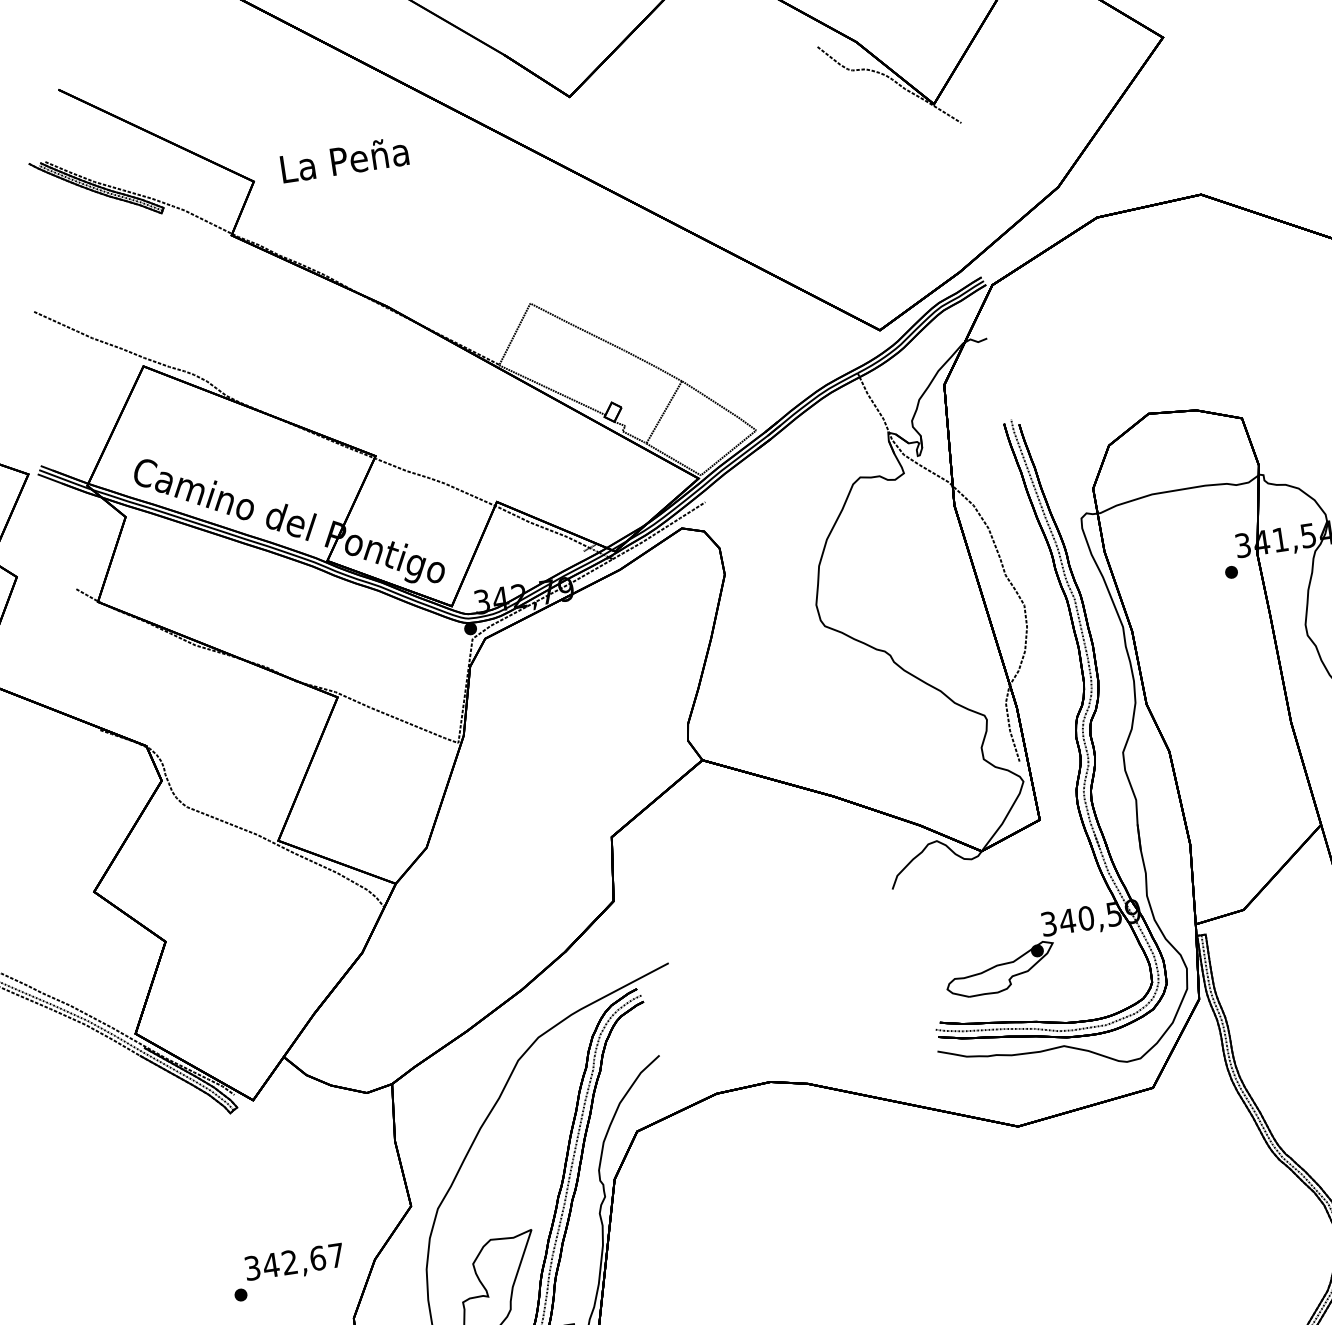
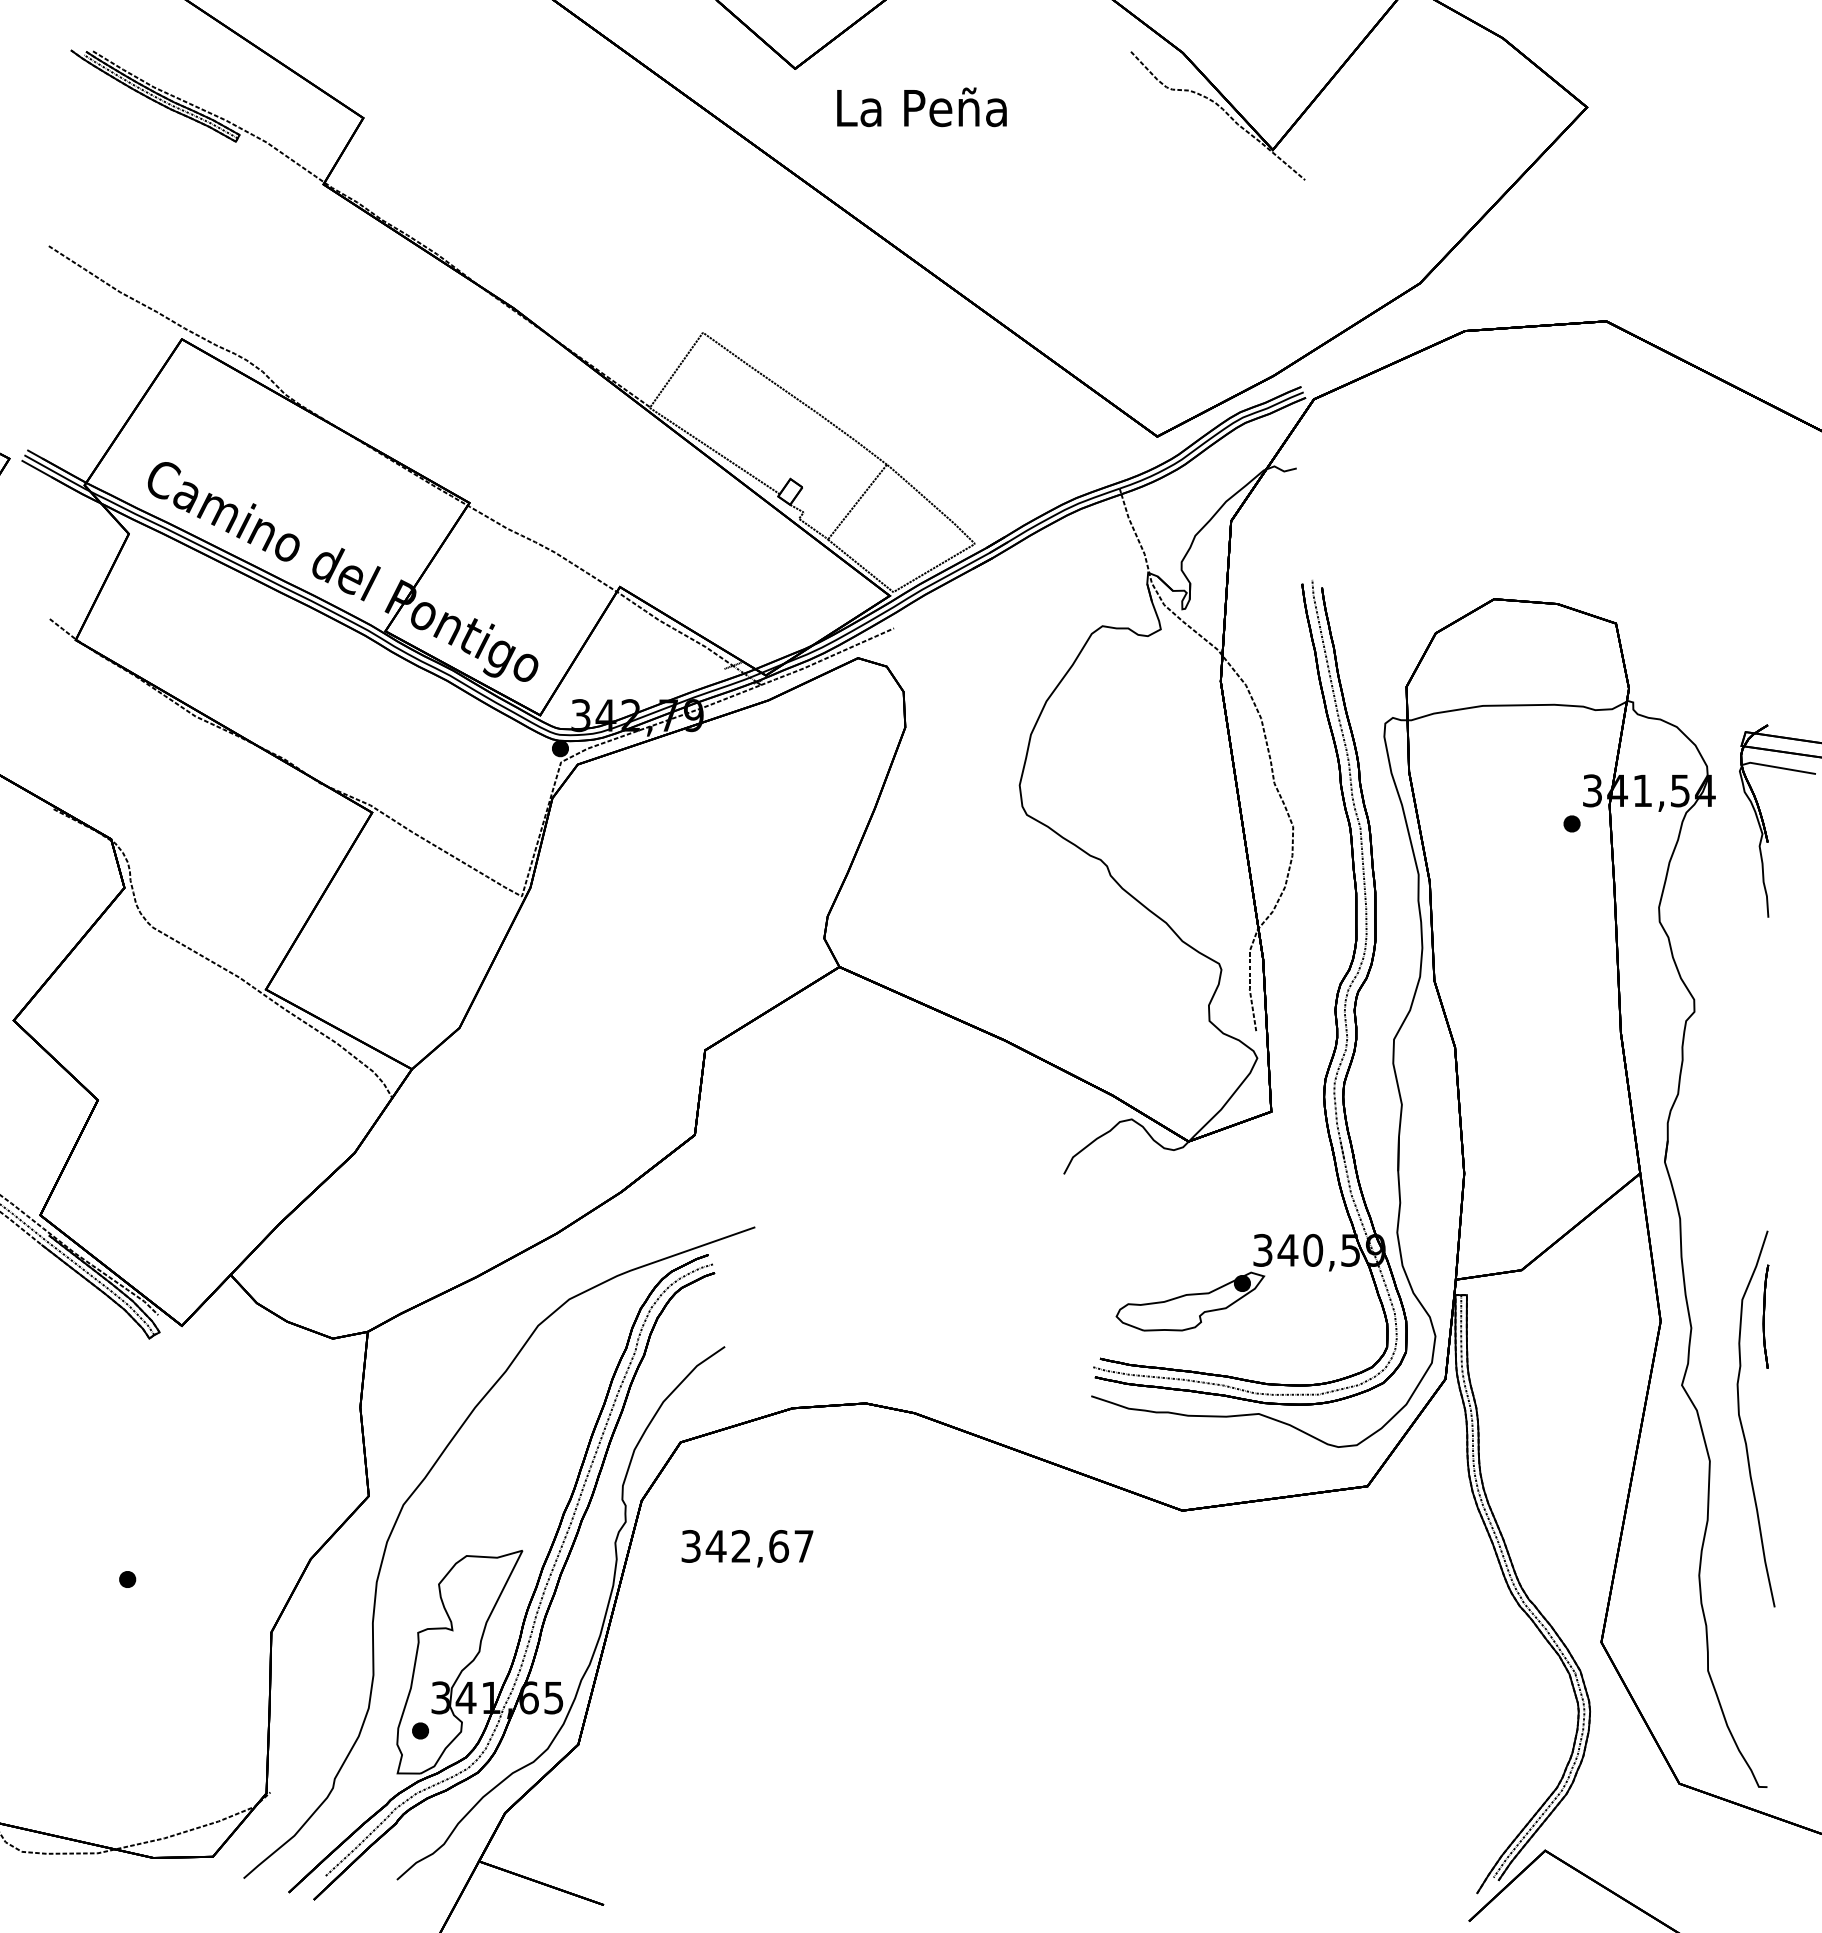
text: (344, 160) -> (921, 107), moved
text: (294, 1263) -> (747, 1548), moved

